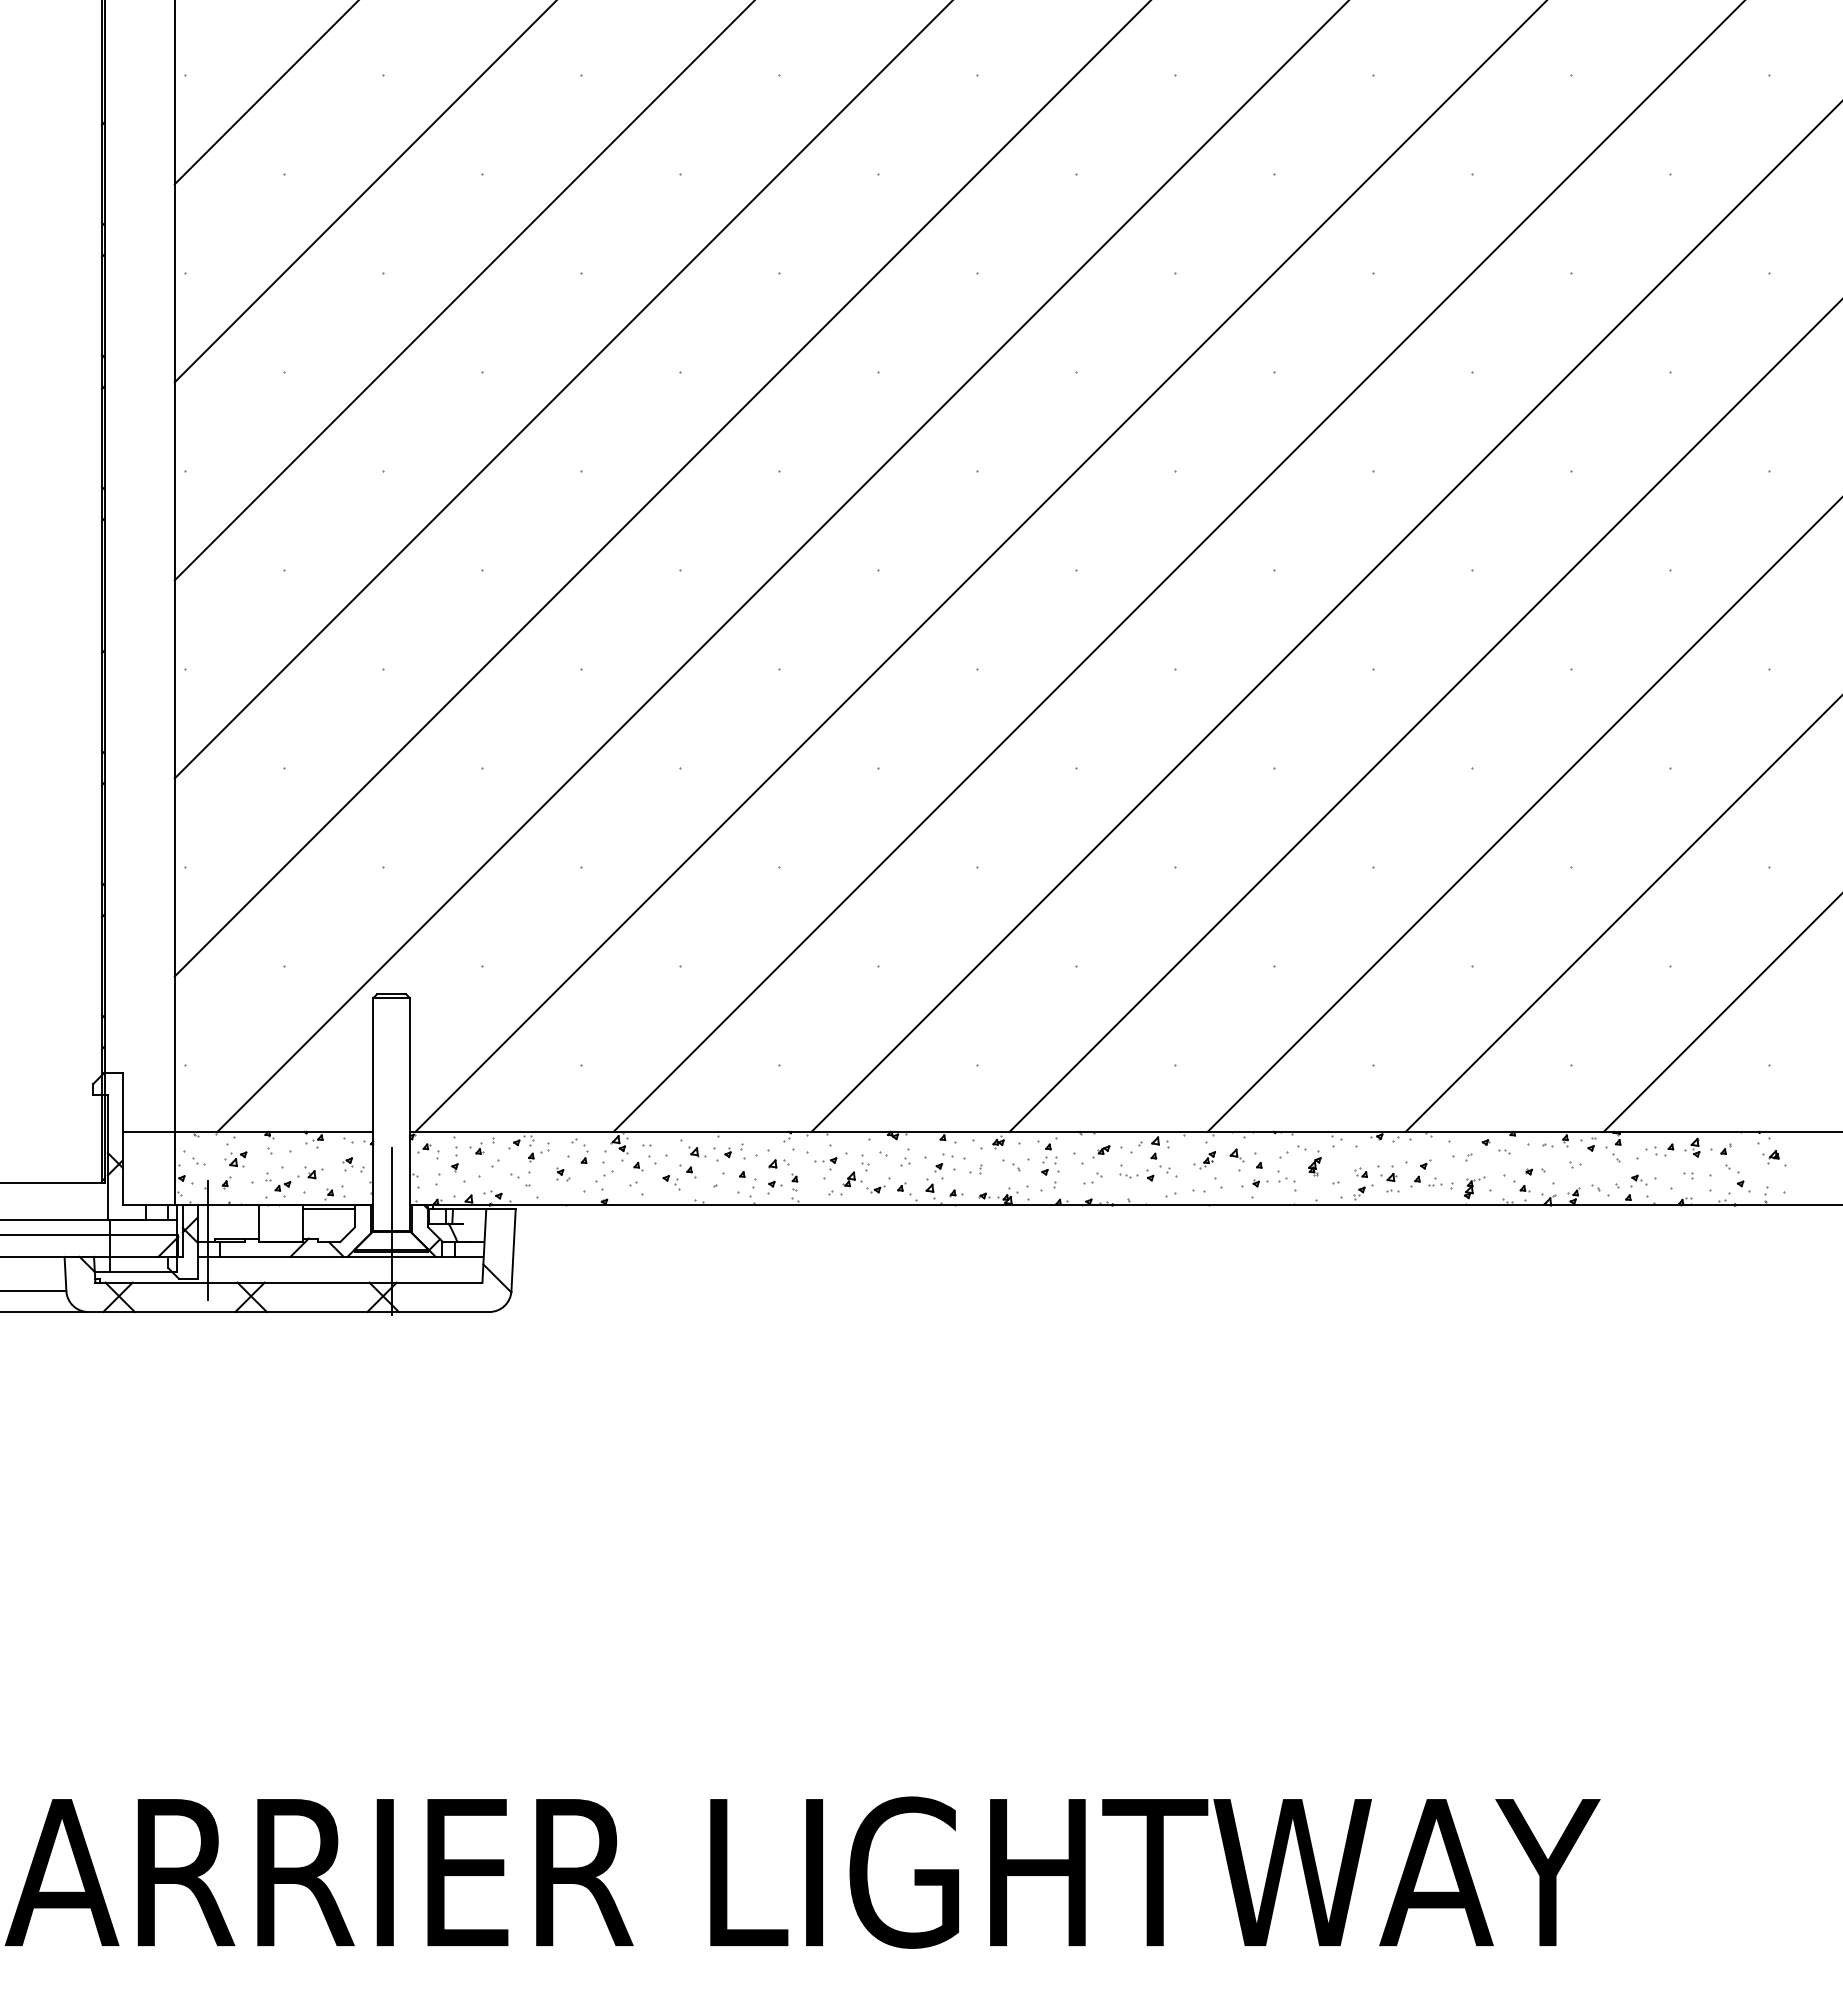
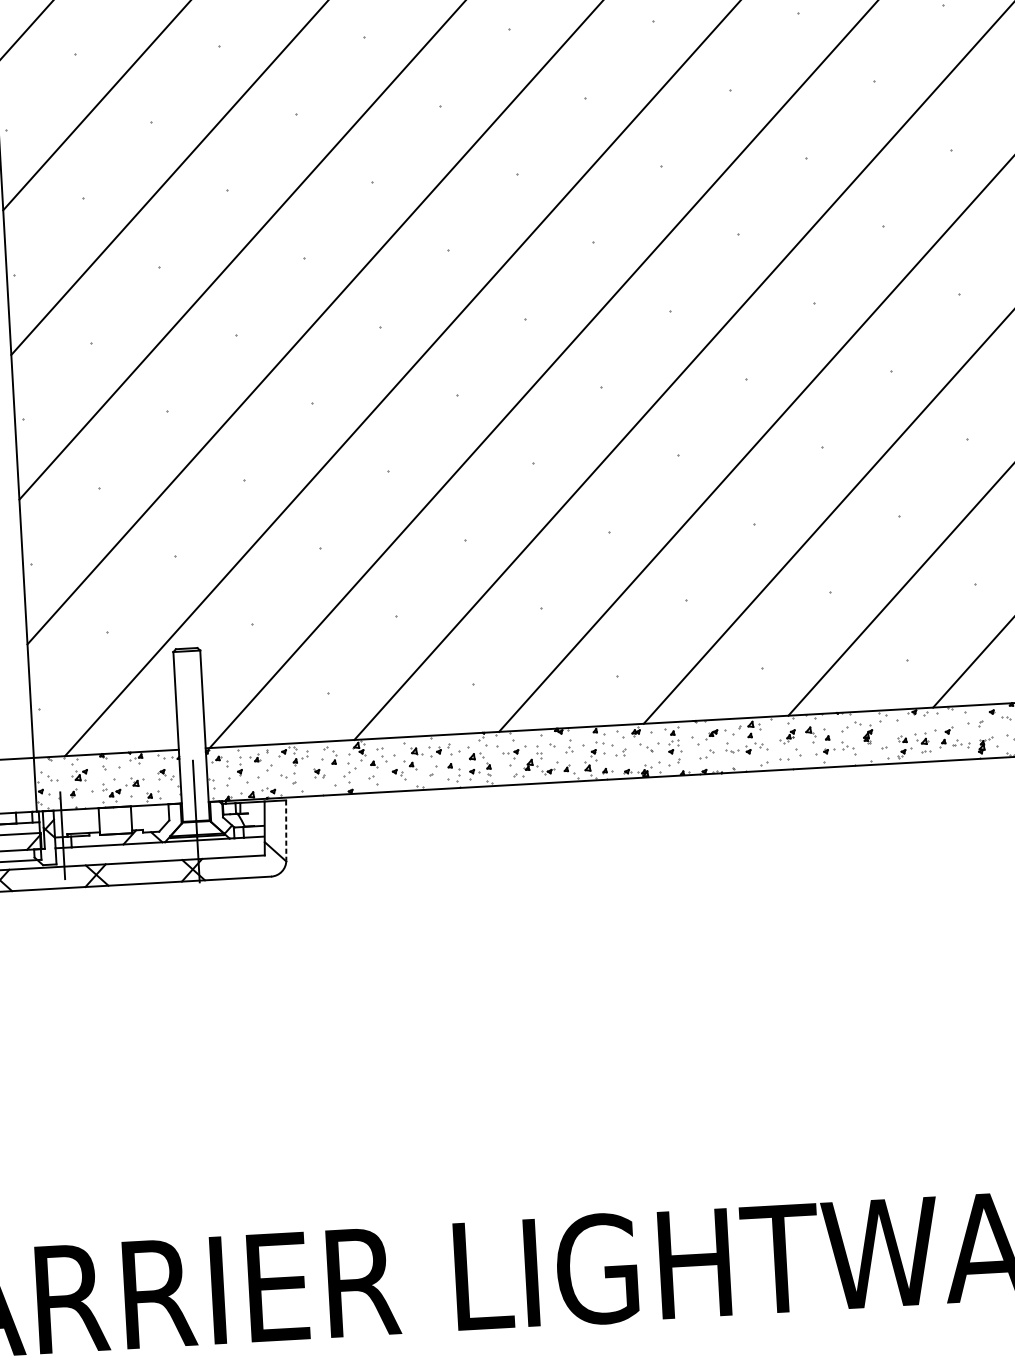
line: (328, 1209) -> (149, 808), removed
line: (513, 1250) -> (286, 830), solid -> dashed

